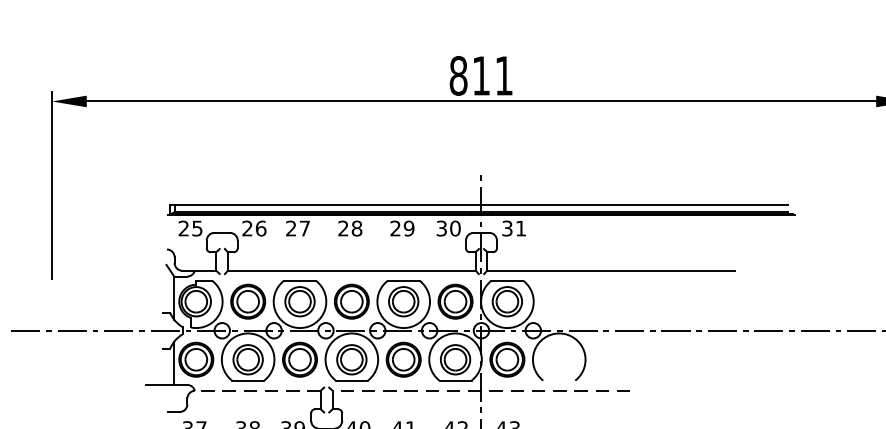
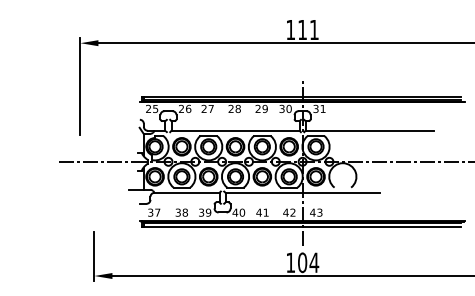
text: (458, 74) -> (290, 29), 811 -> 111
line: (258, 390) -> (187, 192), dashed -> solid
line: (481, 390) -> (302, 192), dashed -> solid

